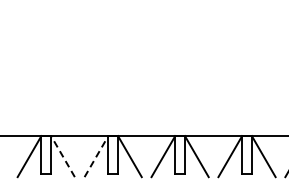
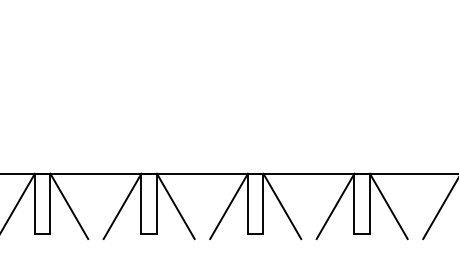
line: (63, 156) -> (70, 206), dashed -> solid
line: (96, 156) -> (122, 206), dashed -> solid

